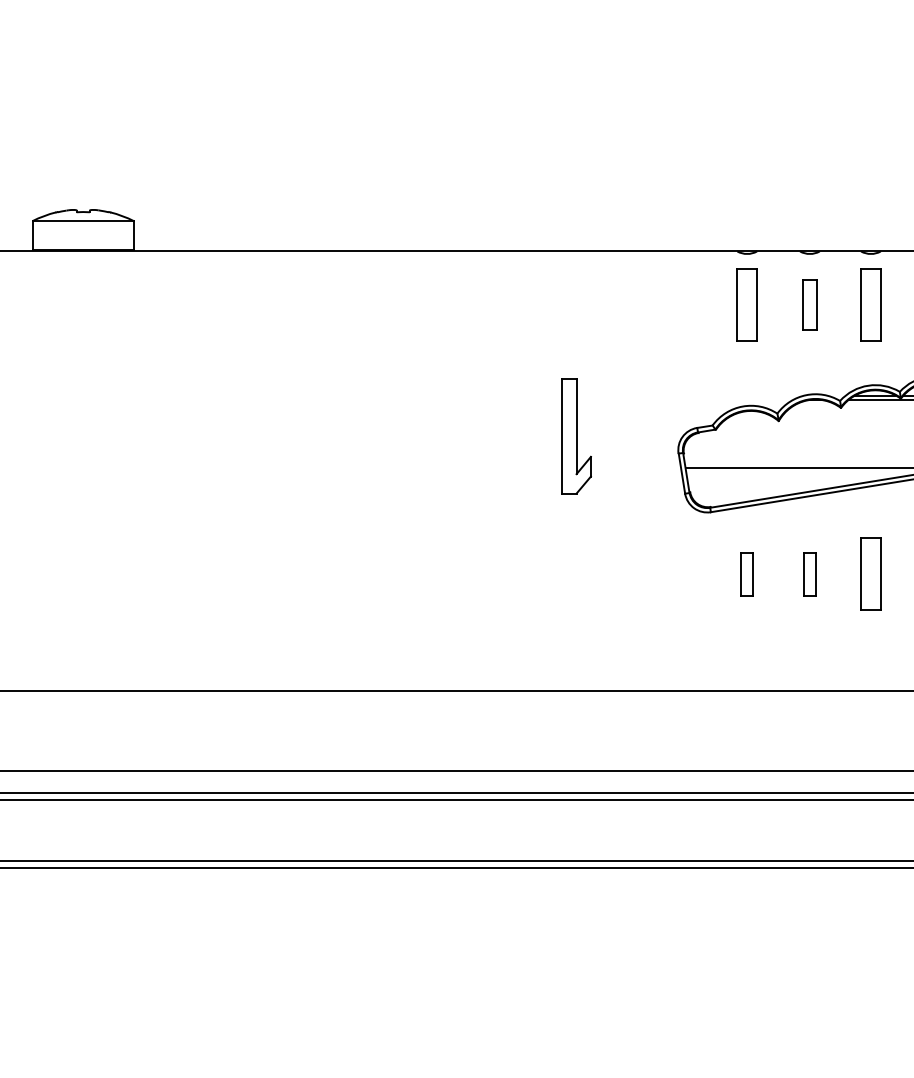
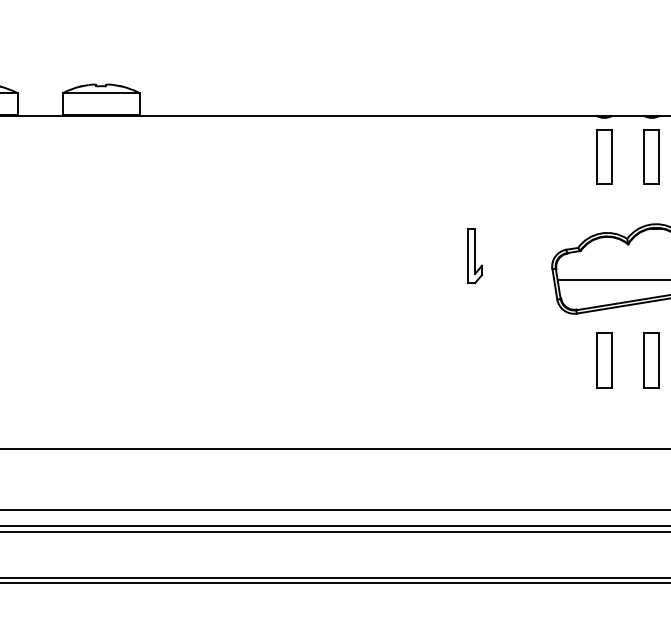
part: (809, 304) -> (651, 156), size x1.43
part: (576, 435) -> (475, 255), size x0.62
part: (746, 573) -> (603, 360), size x1.67
part: (809, 573) -> (651, 360), size x1.67

